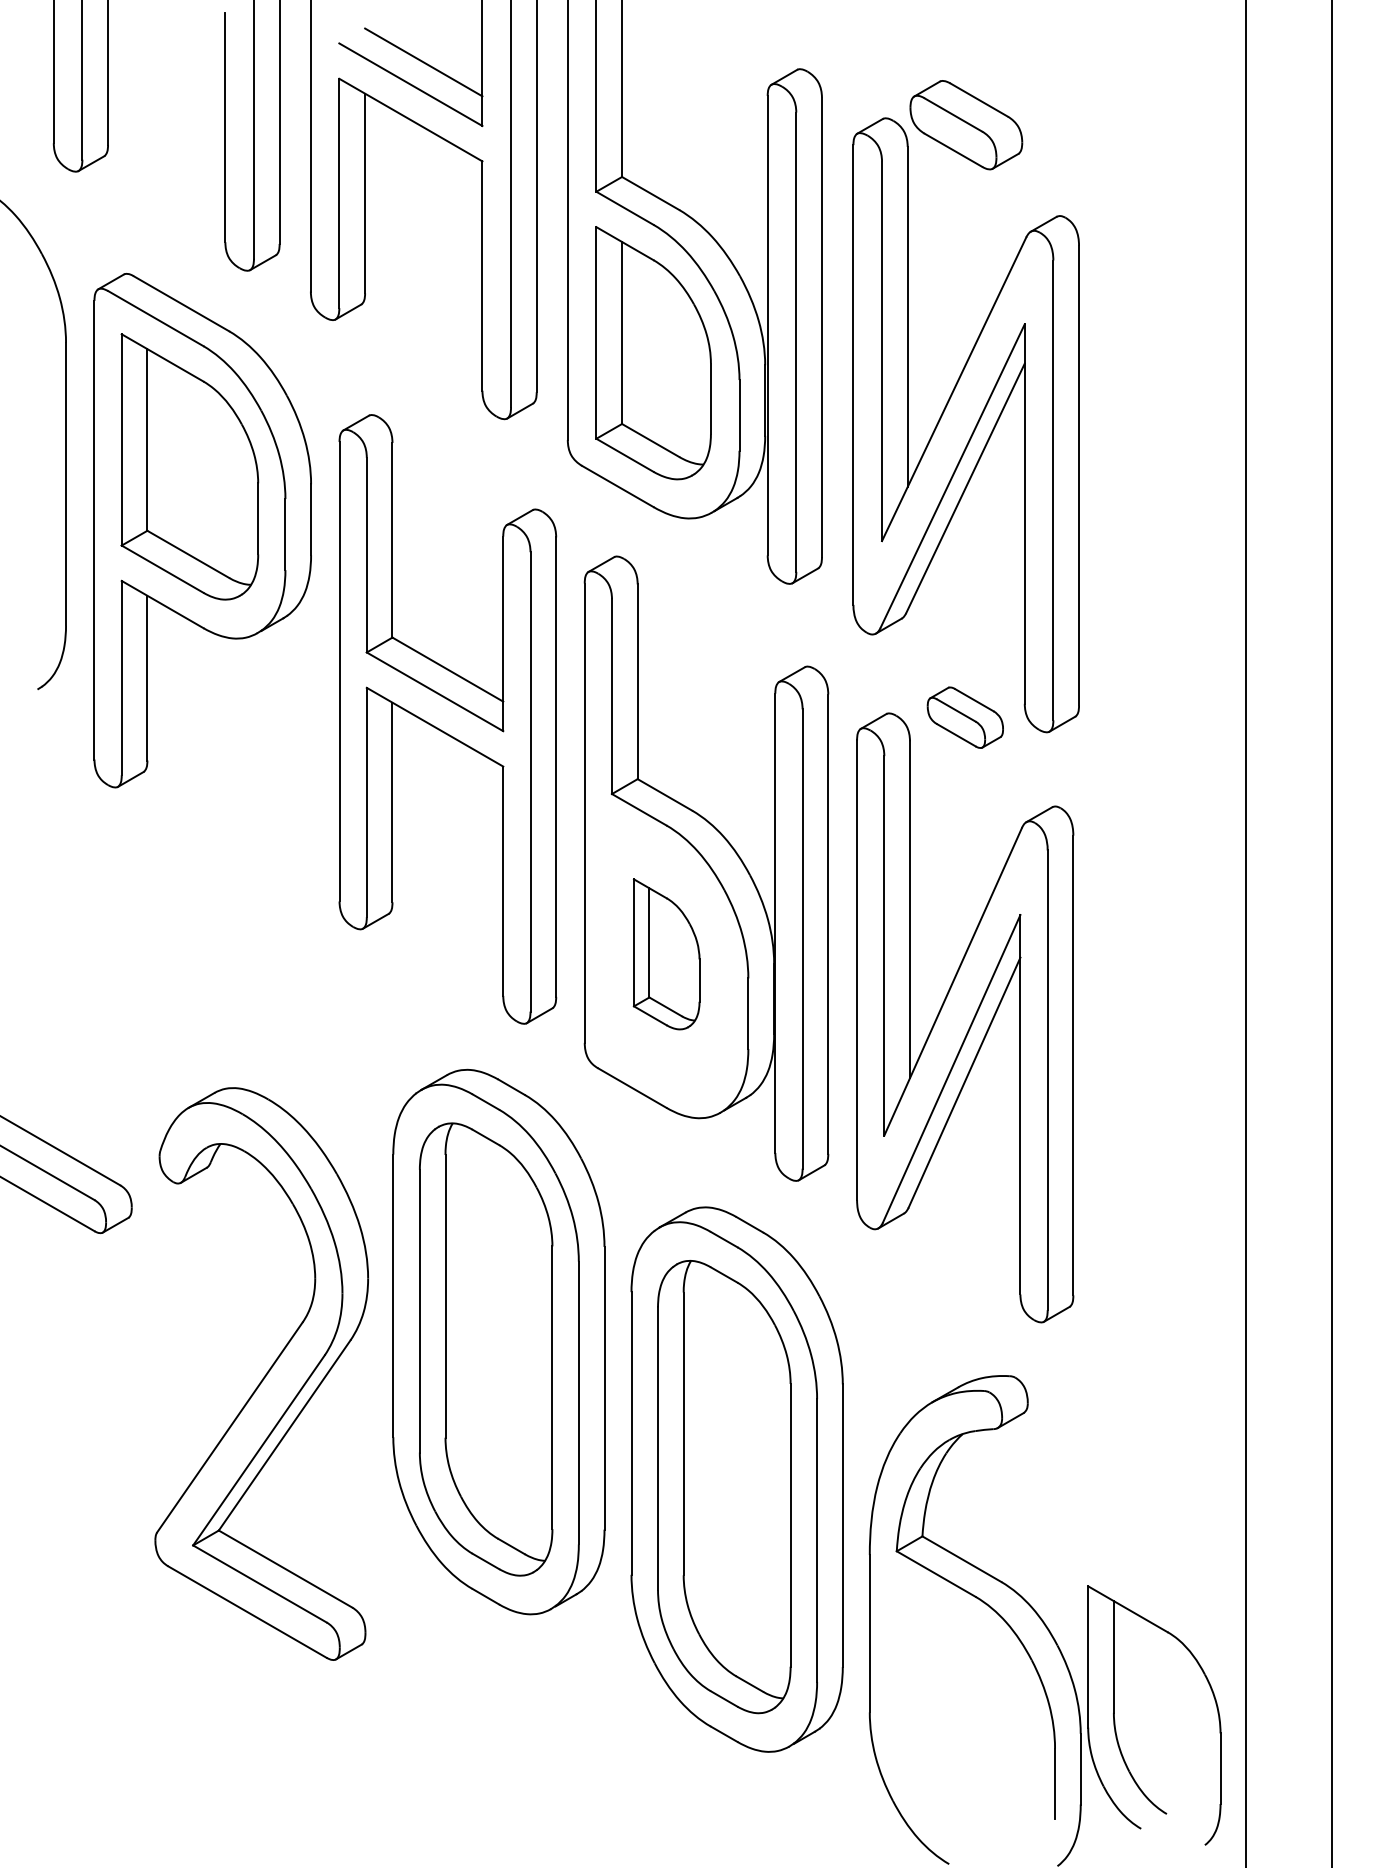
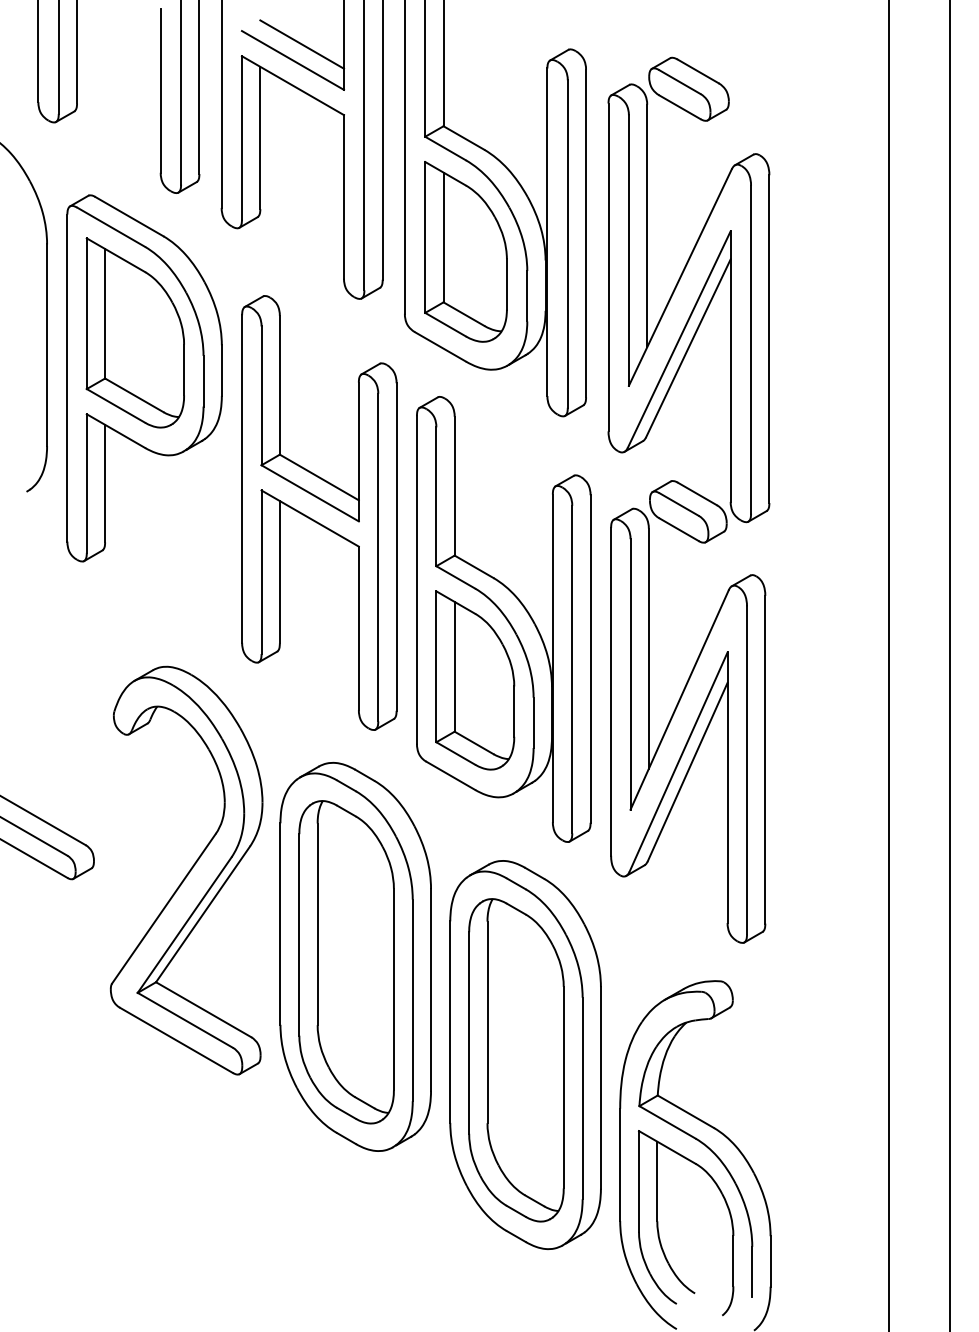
part: (965, 717) -> (688, 511), size x1.43
part: (666, 954) -> (475, 680), size x1.67
part: (261, 1373) -> (186, 870), moved
part: (1115, 1720) -> (658, 1226), moved

